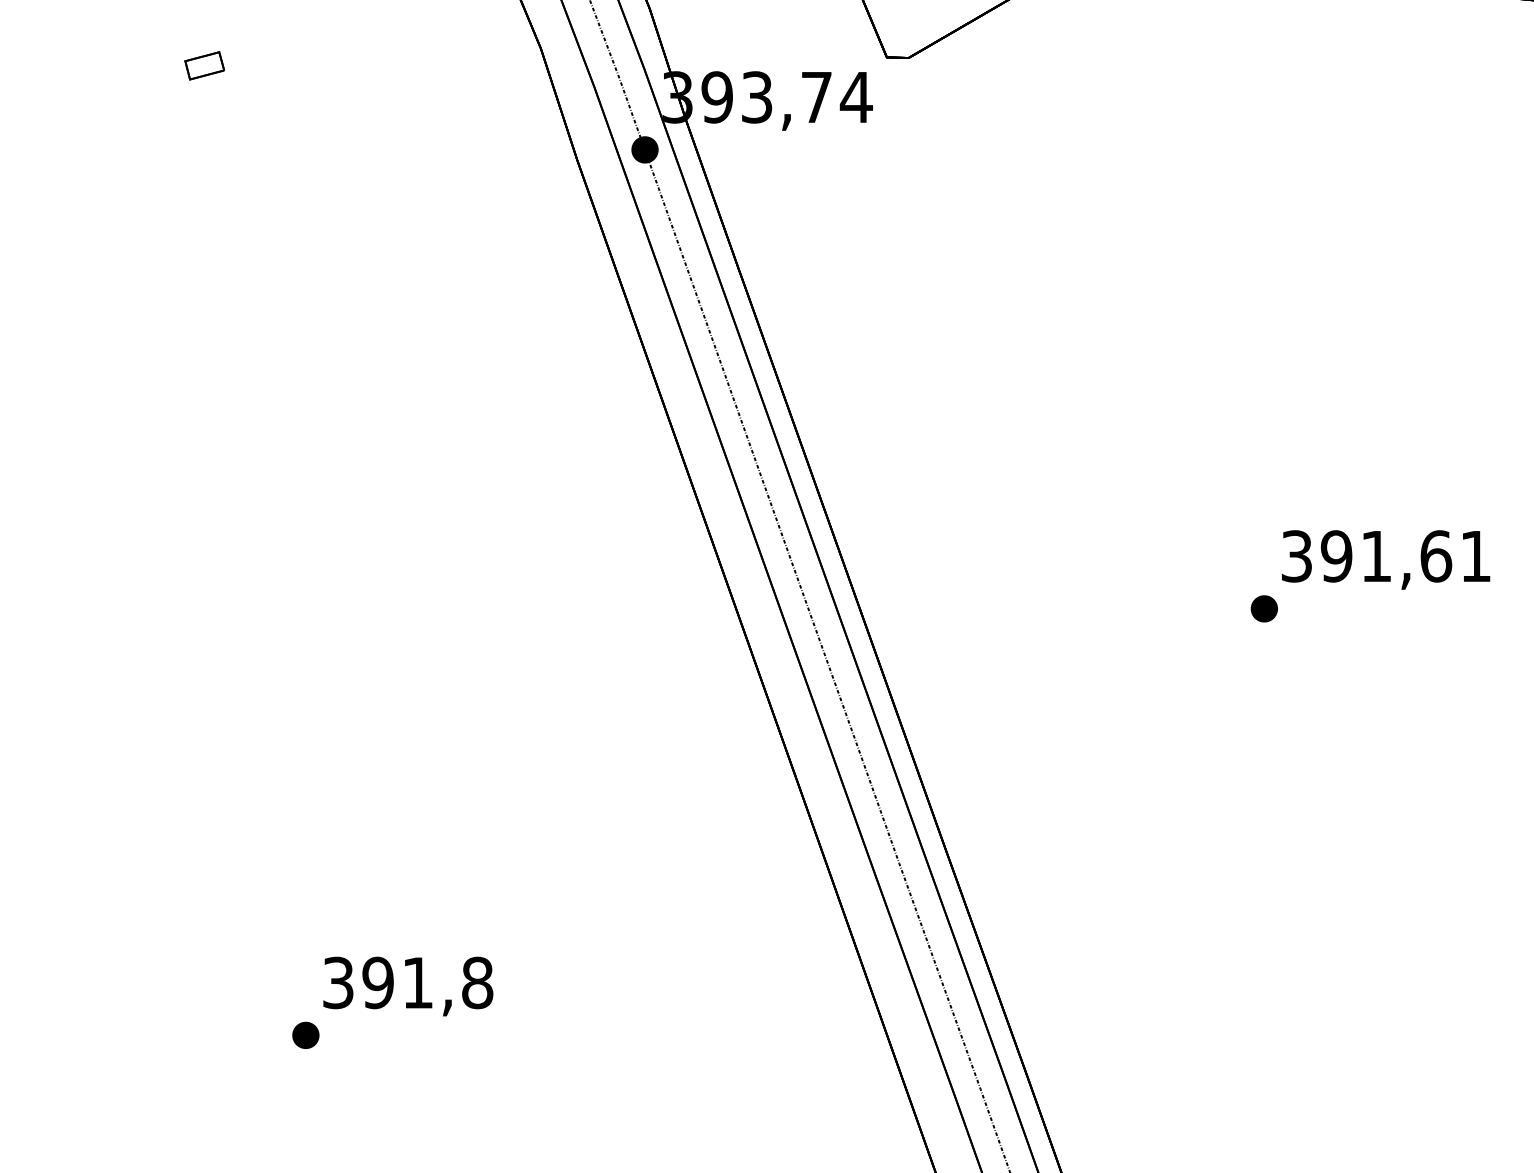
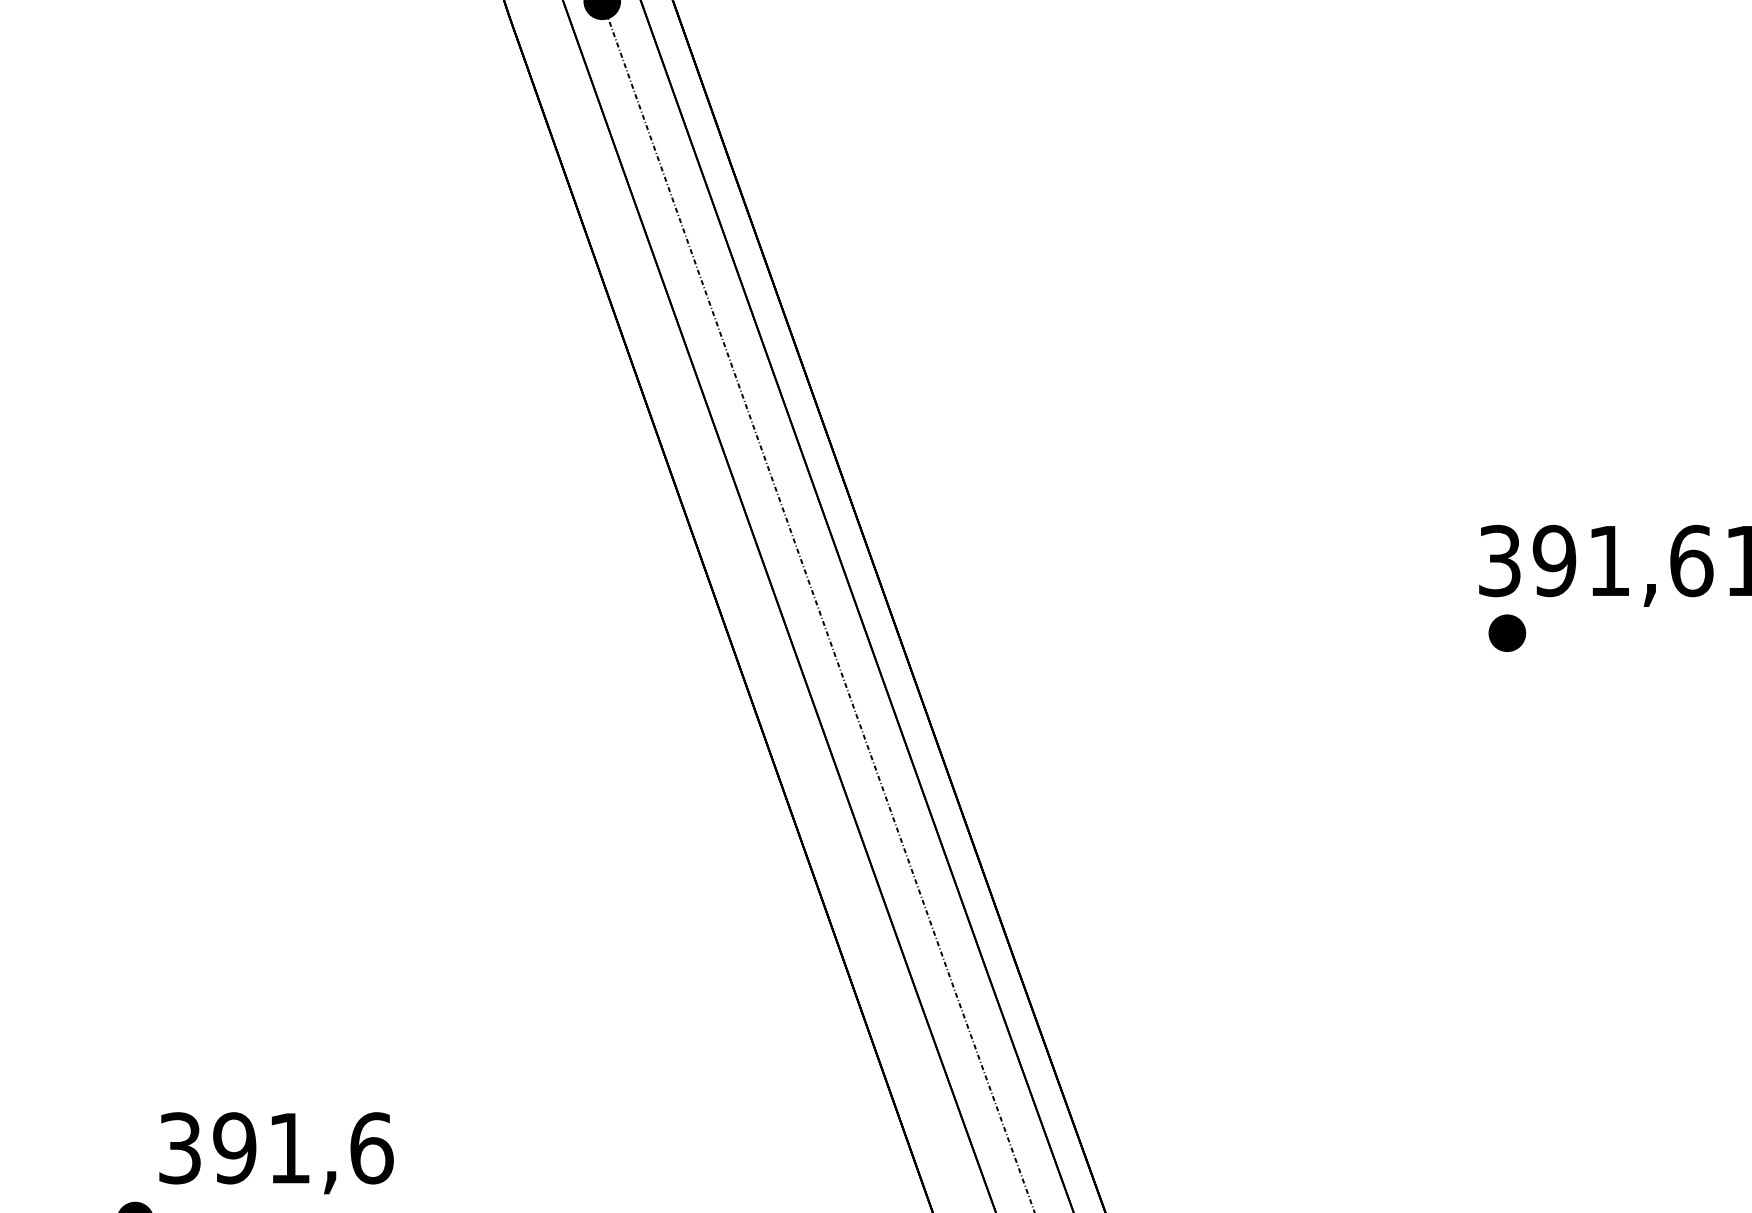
part: (1263, 608) -> (1506, 632), moved
text: (477, 982) -> (371, 1147), 391,8 -> 391,6

